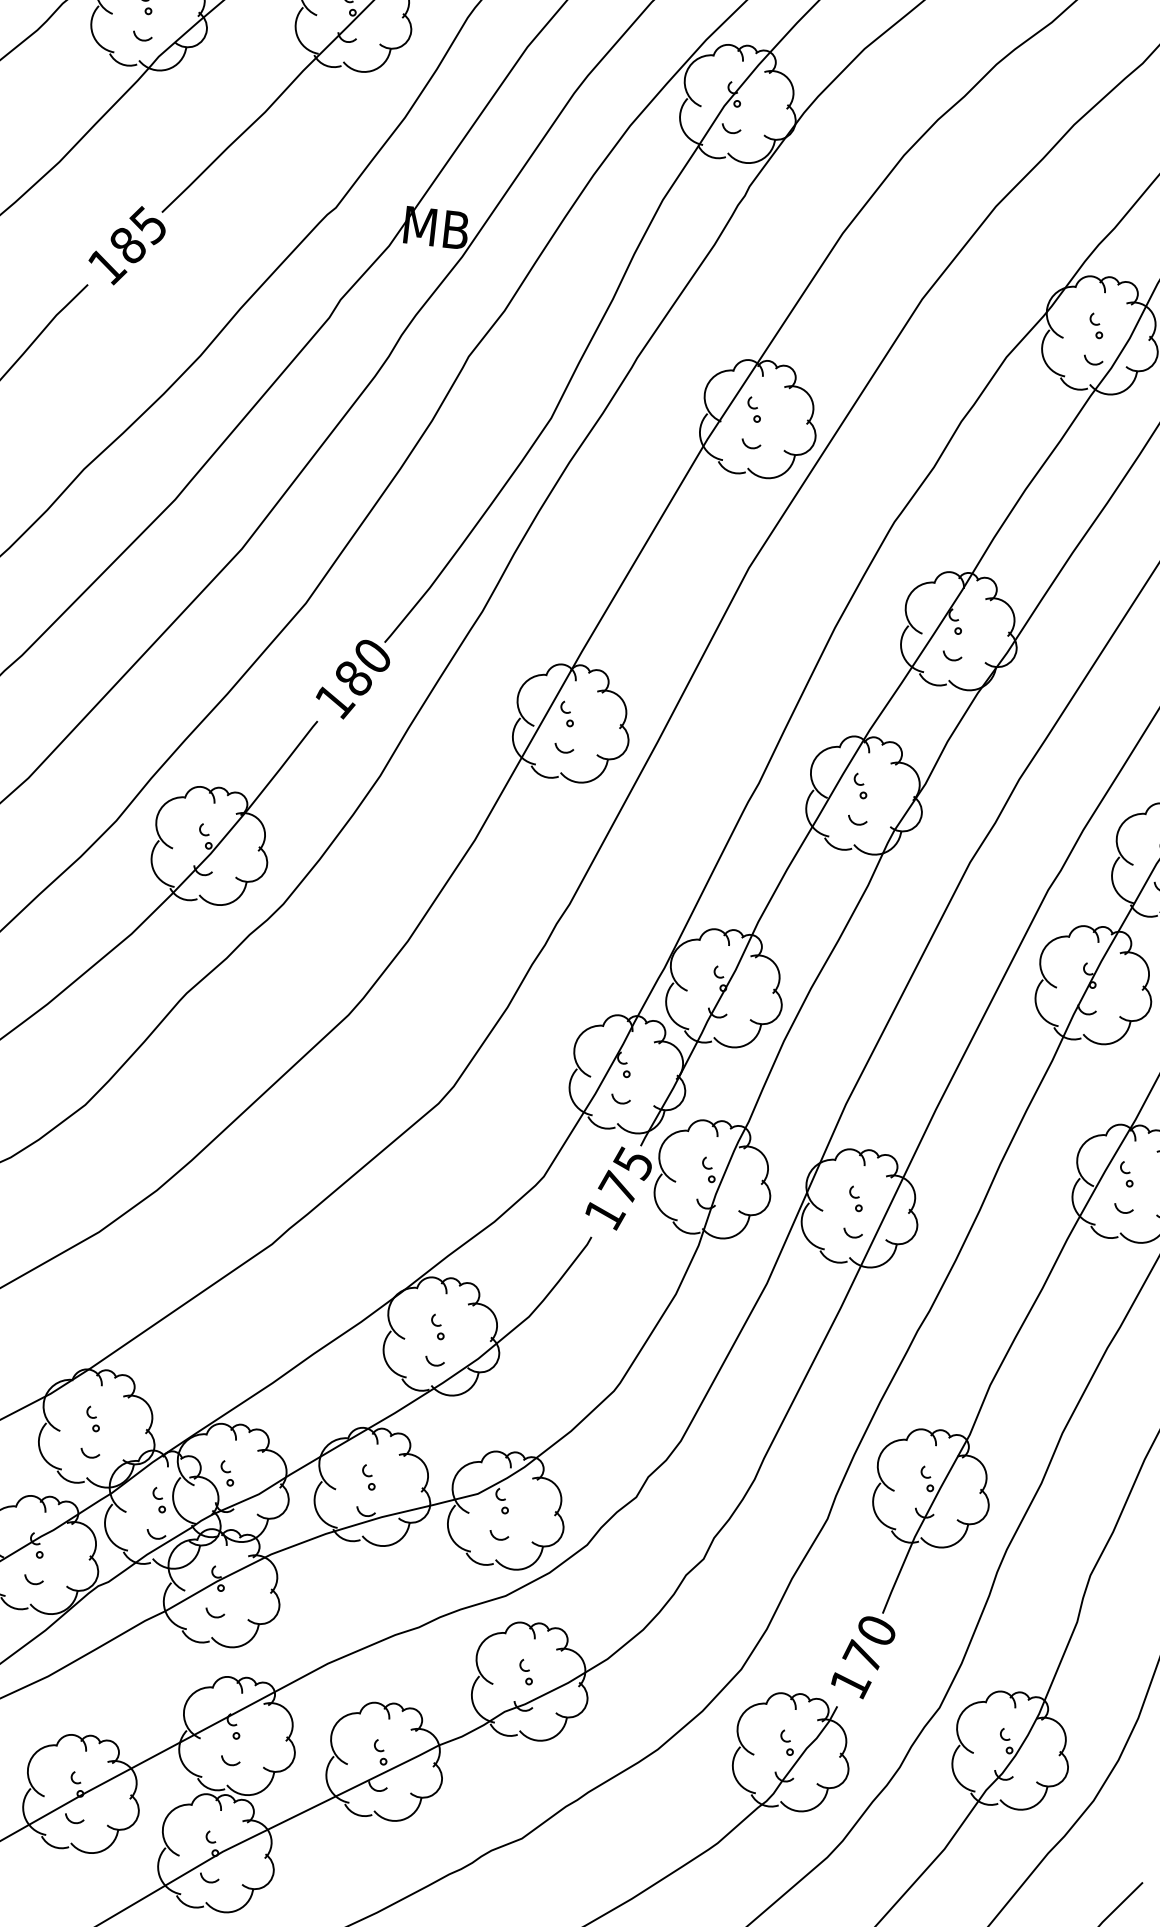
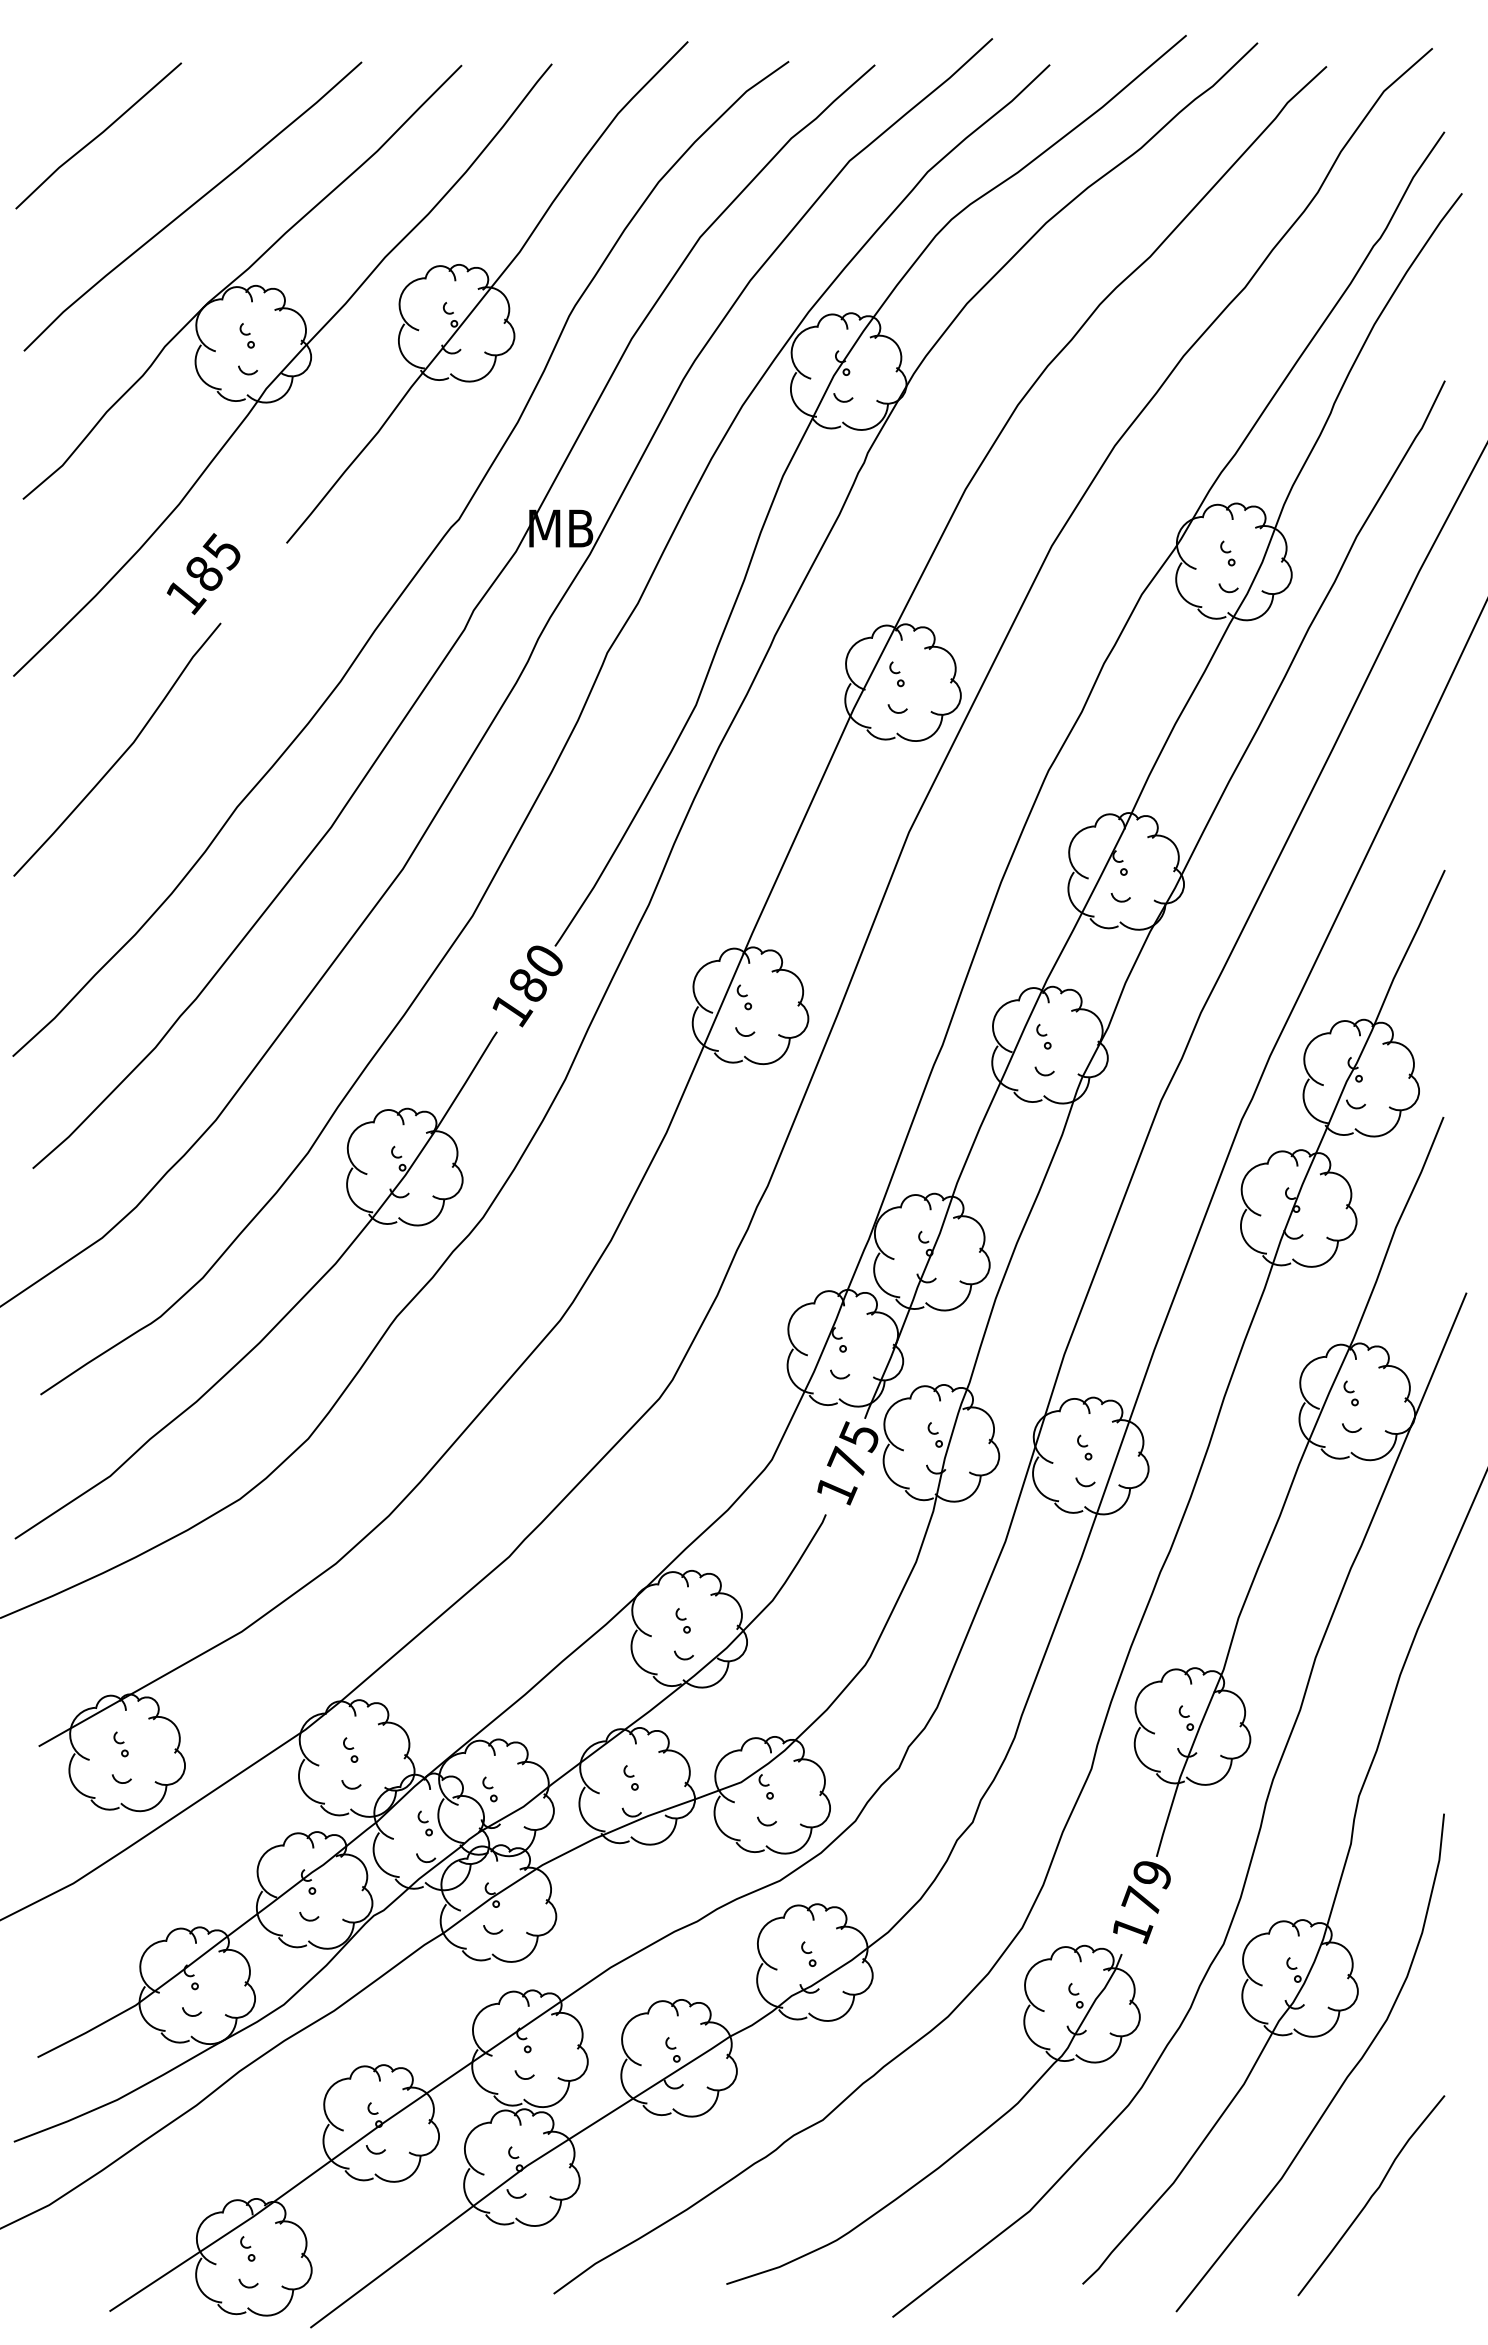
text: (127, 245) -> (203, 573), moved
text: (876, 1631) -> (1152, 1875), 170 -> 179

